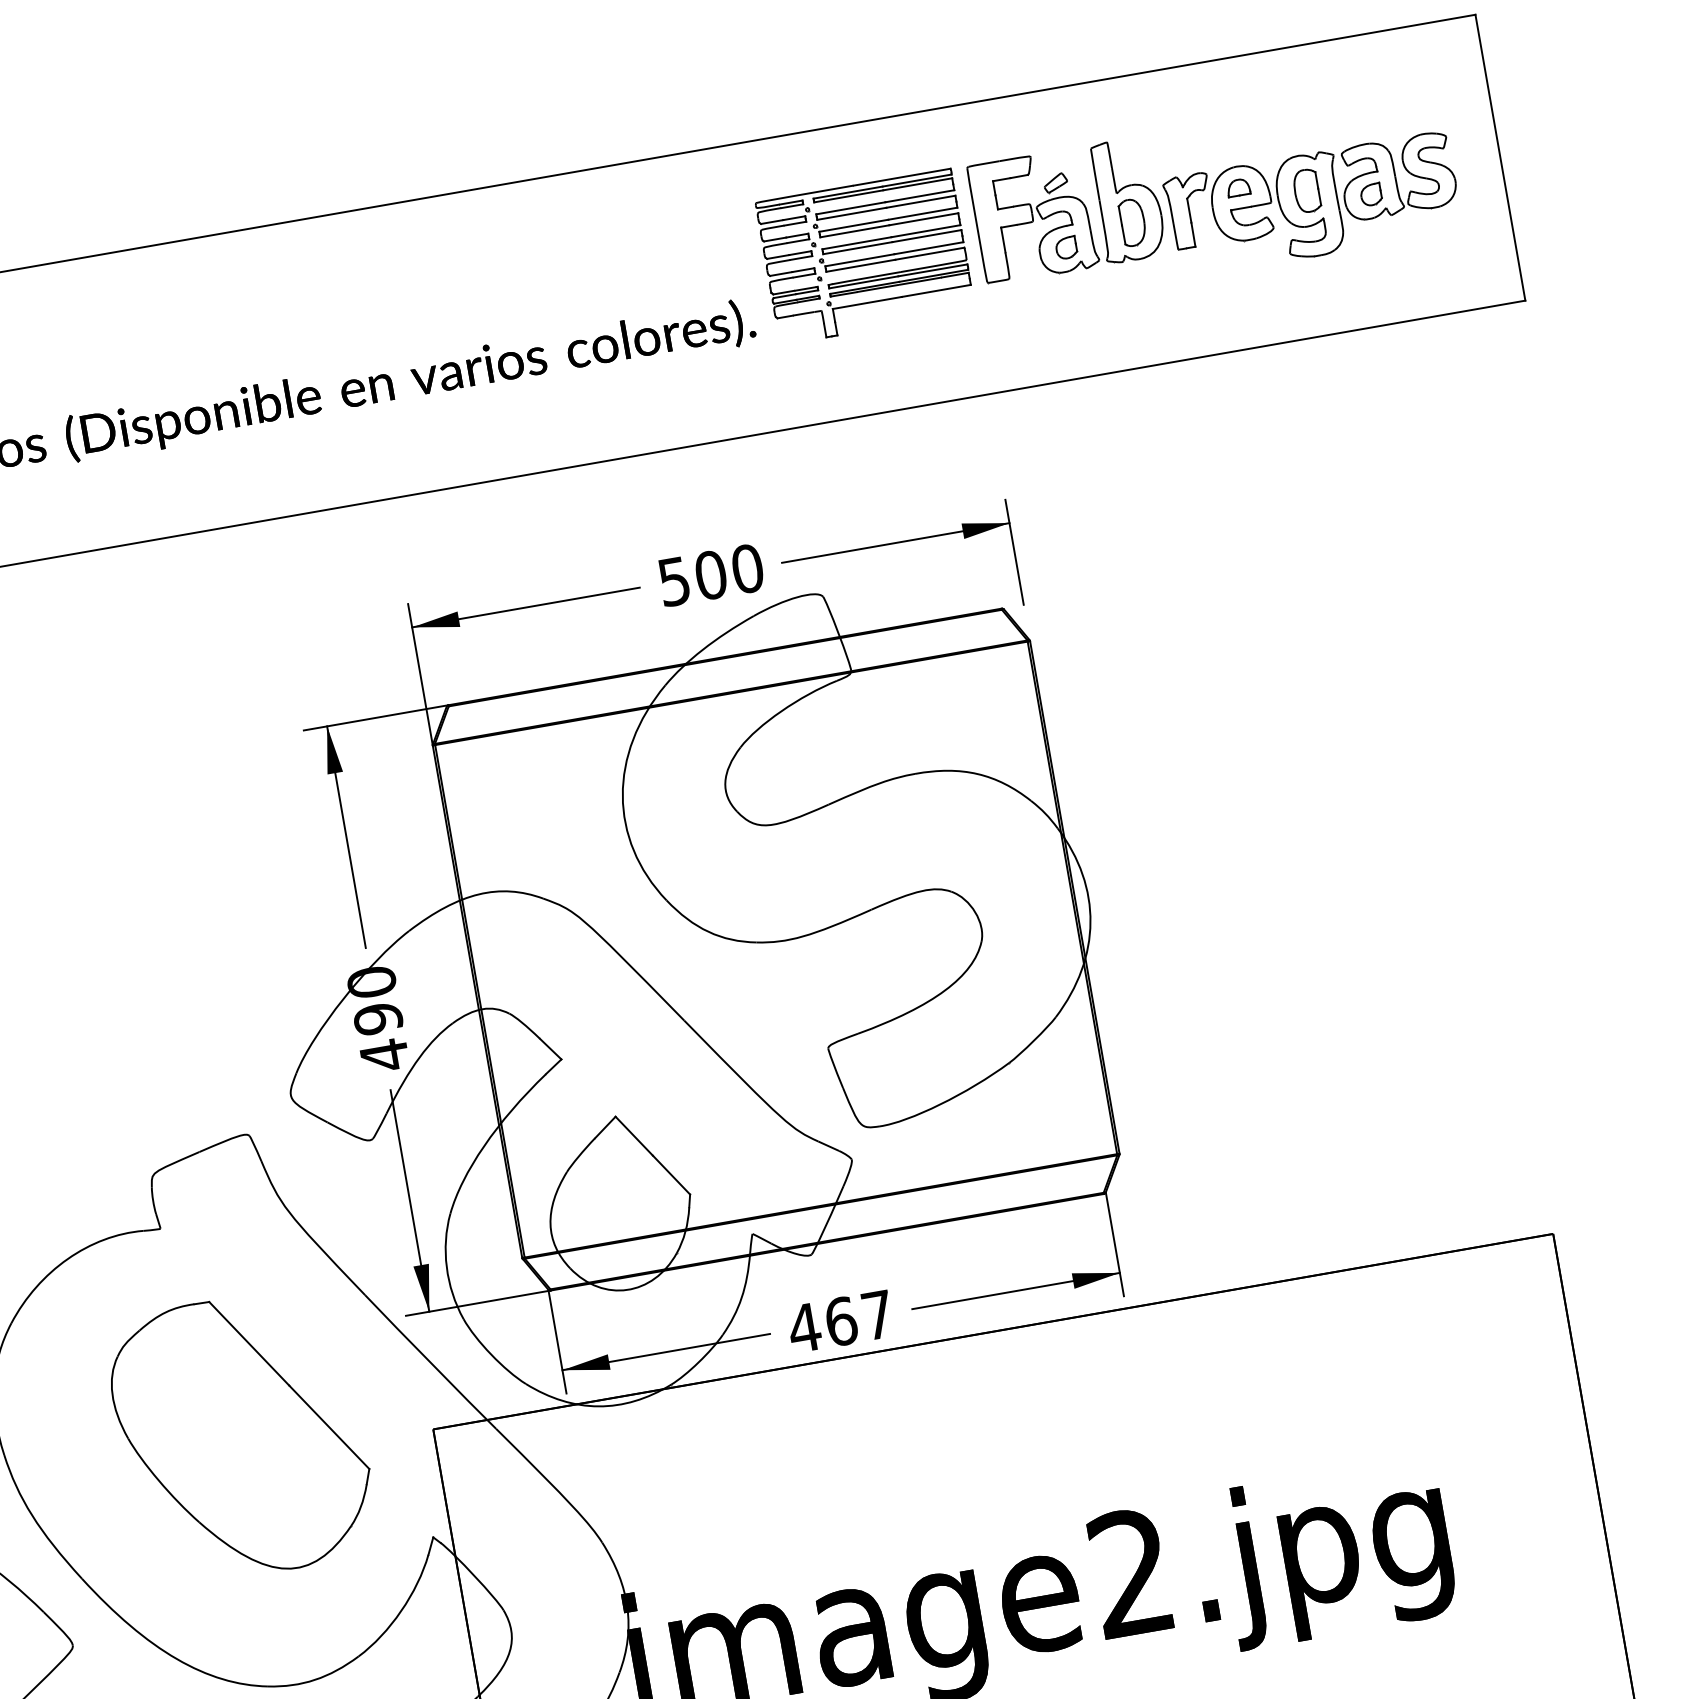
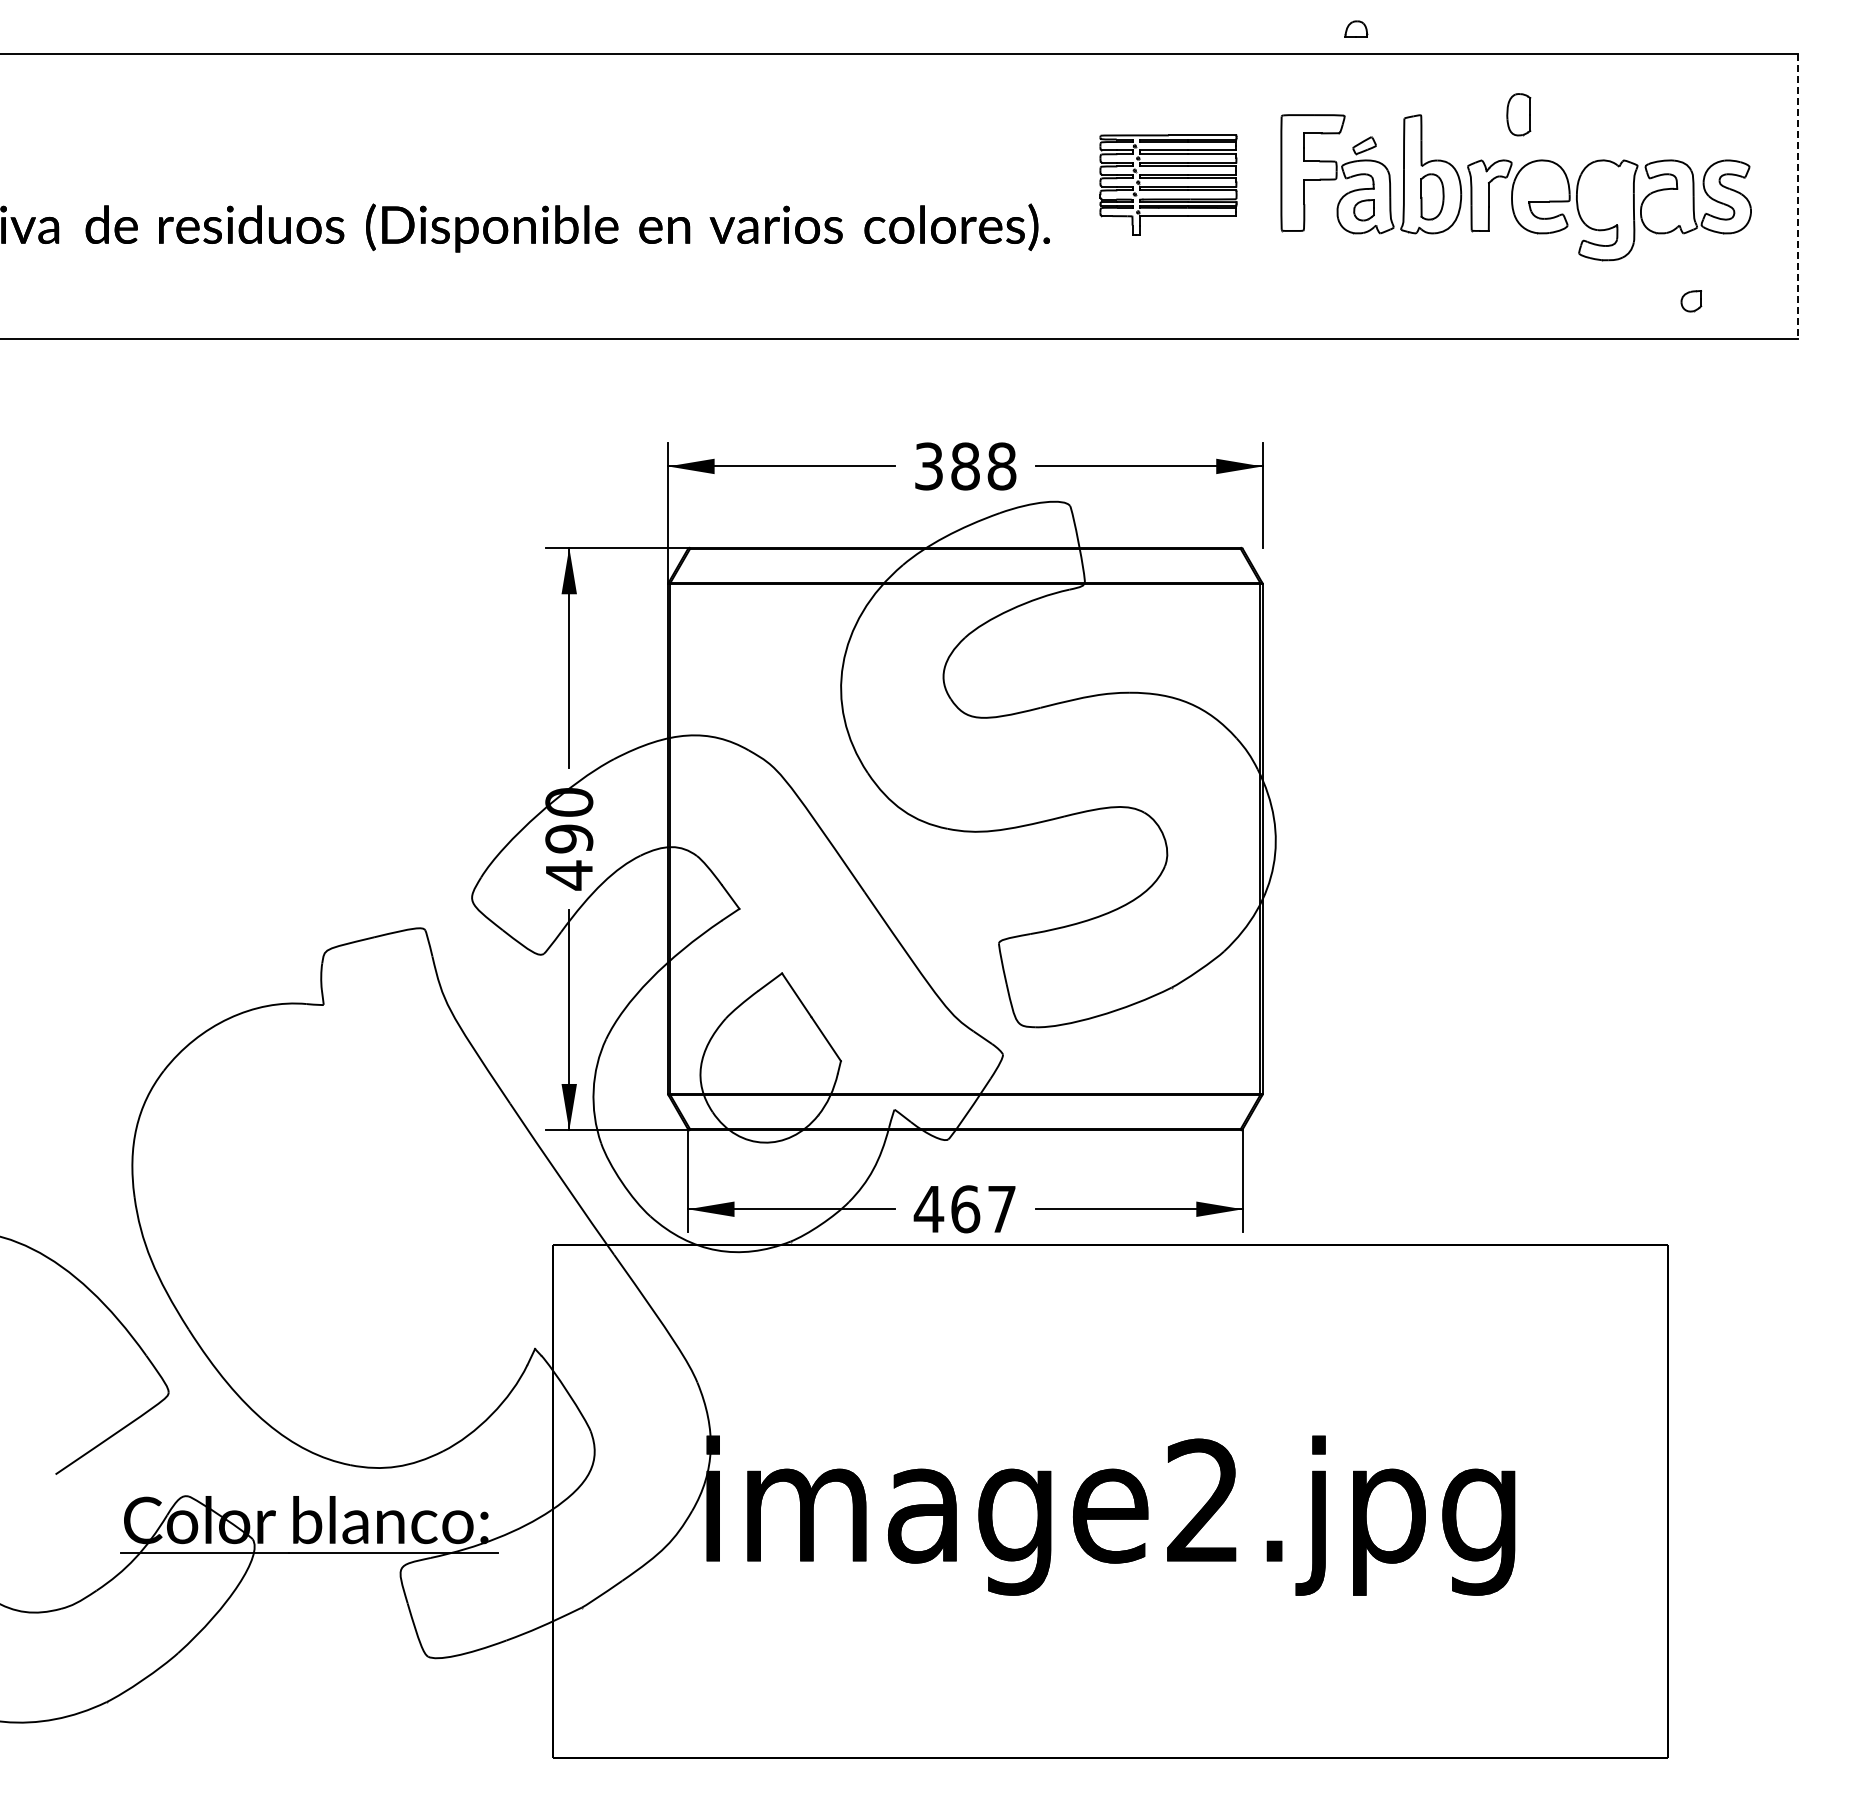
line: (1500, 157) -> (1798, 196), solid -> dashed
part: (1238, 187) -> (1356, 28), moved
part: (1306, 190) -> (1518, 114), moved
part: (1371, 194) -> (1691, 301), moved
part: (865, 256) -> (1168, 184), size x0.7
text: (710, 575) -> (965, 466), 500 -> 388
part: (241, 1436) -> (366, 1219), removed

